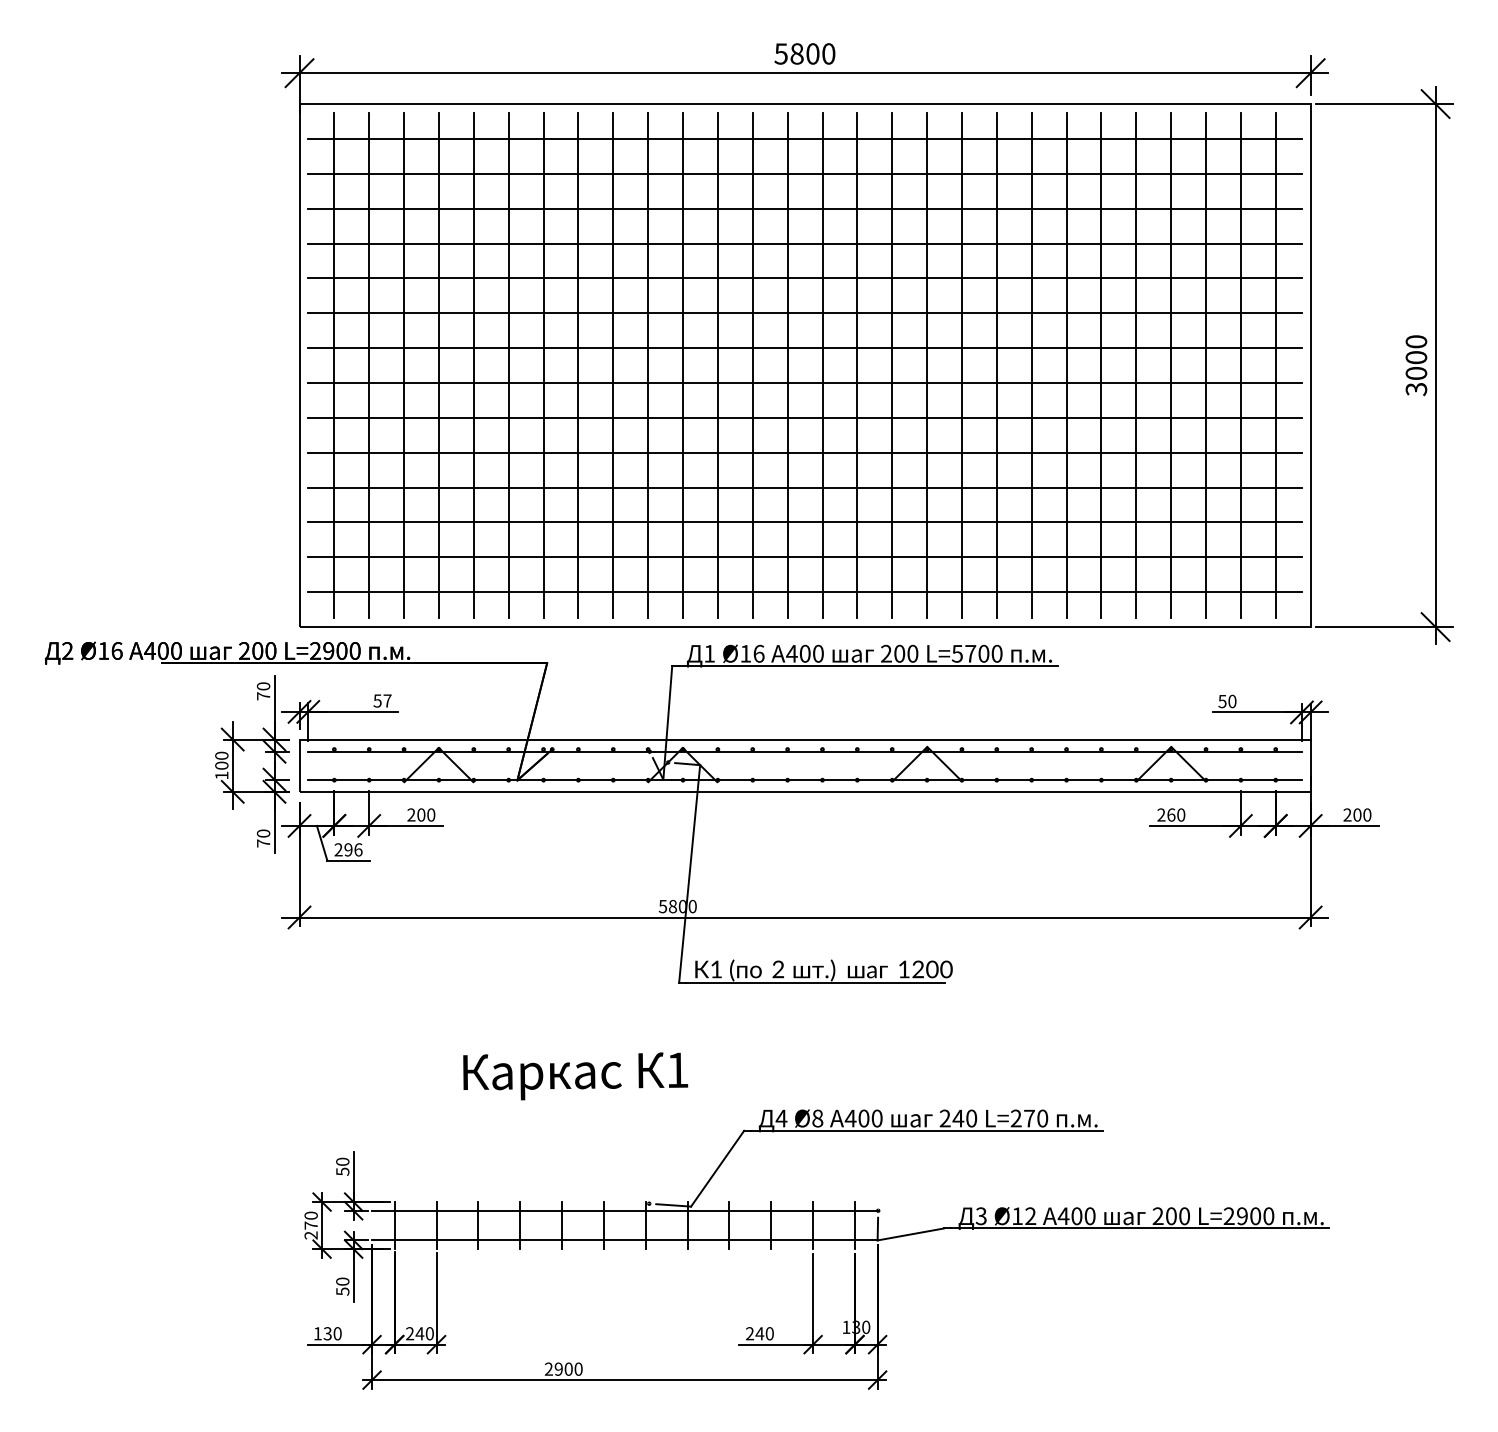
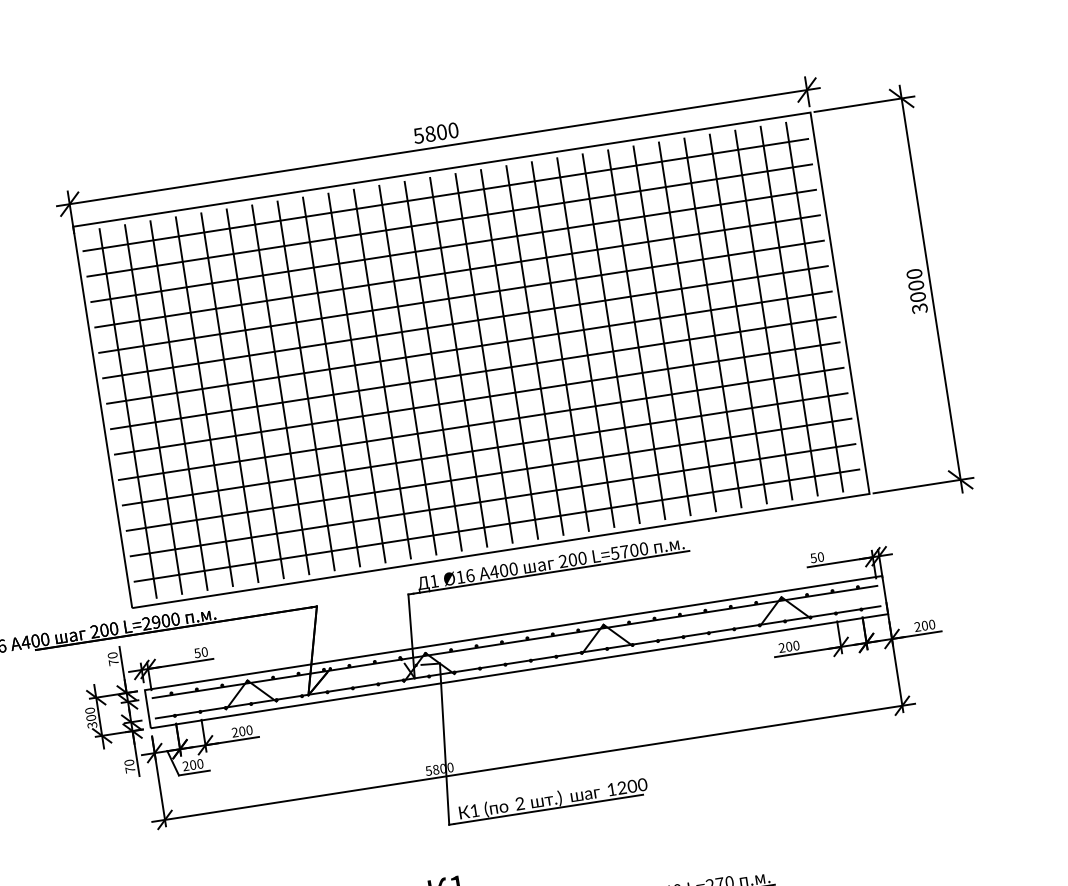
text: (387, 700) -> (204, 651), 57 -> 50
text: (221, 775) -> (92, 725), 100 -> 300
text: (1171, 814) -> (789, 646), 260 -> 200
text: (353, 849) -> (196, 764), 296 -> 200

